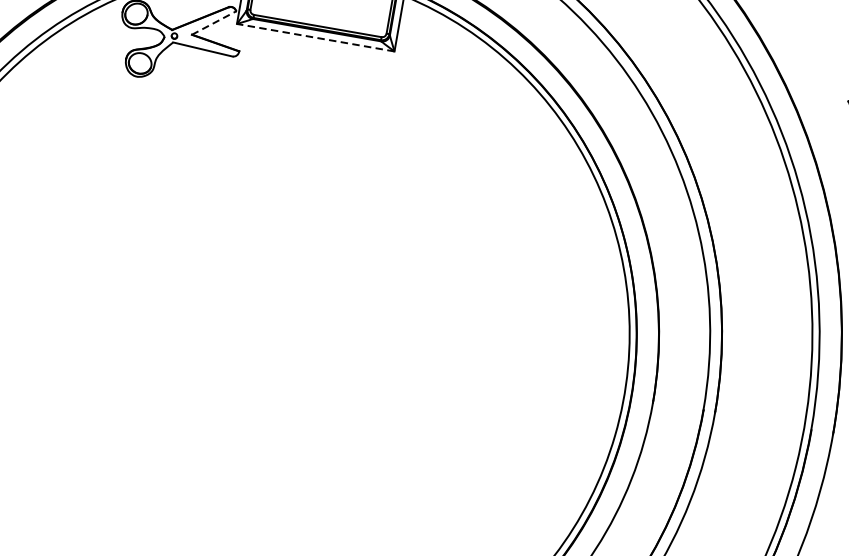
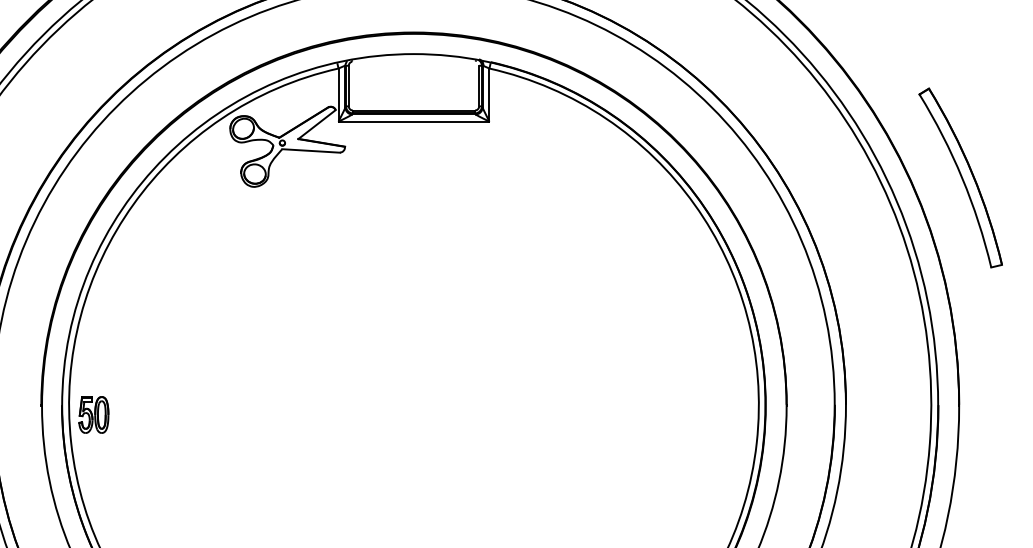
line: (214, 23) -> (317, 124), dashed -> solid
line: (315, 37) -> (413, 121), dashed -> solid

